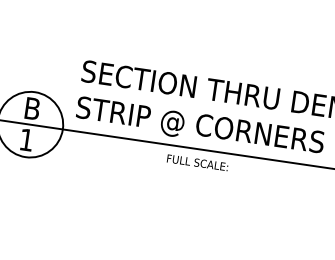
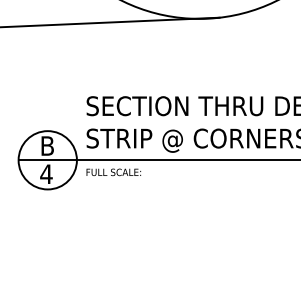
text: (26, 139) -> (46, 173), 1 -> 4
text: (197, 162) -> (113, 172), moved

